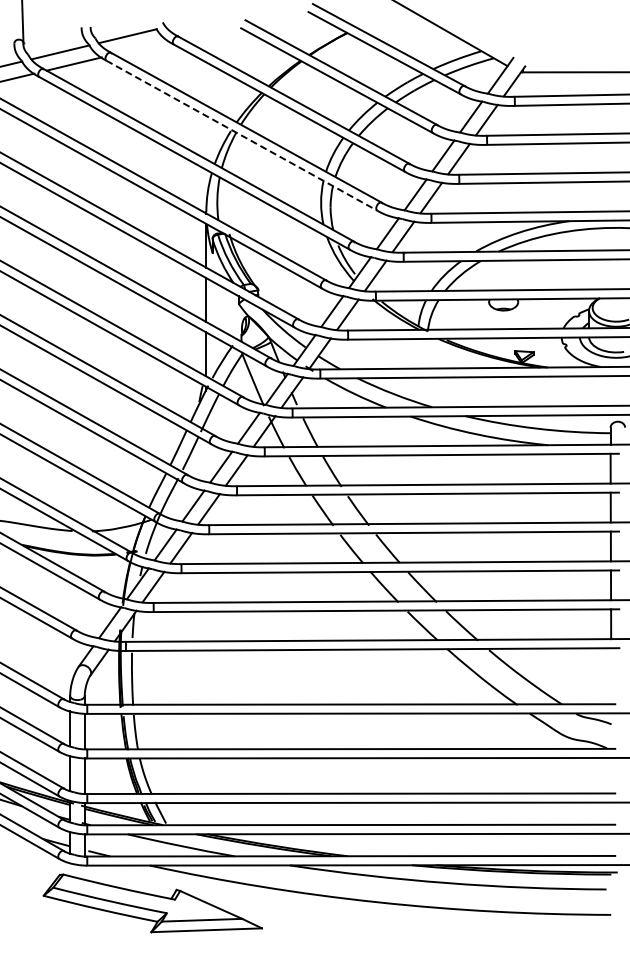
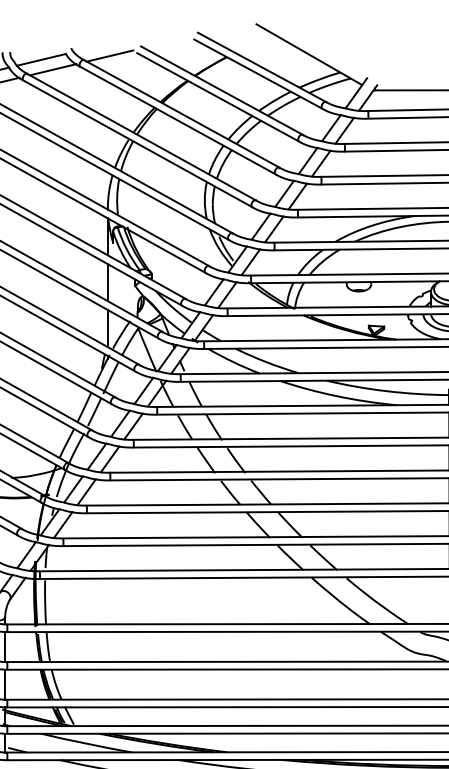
line: (208, 31) -> (109, 55), added
line: (141, 47) -> (53, 69), added
line: (241, 135) -> (137, 143), dashed -> solid

